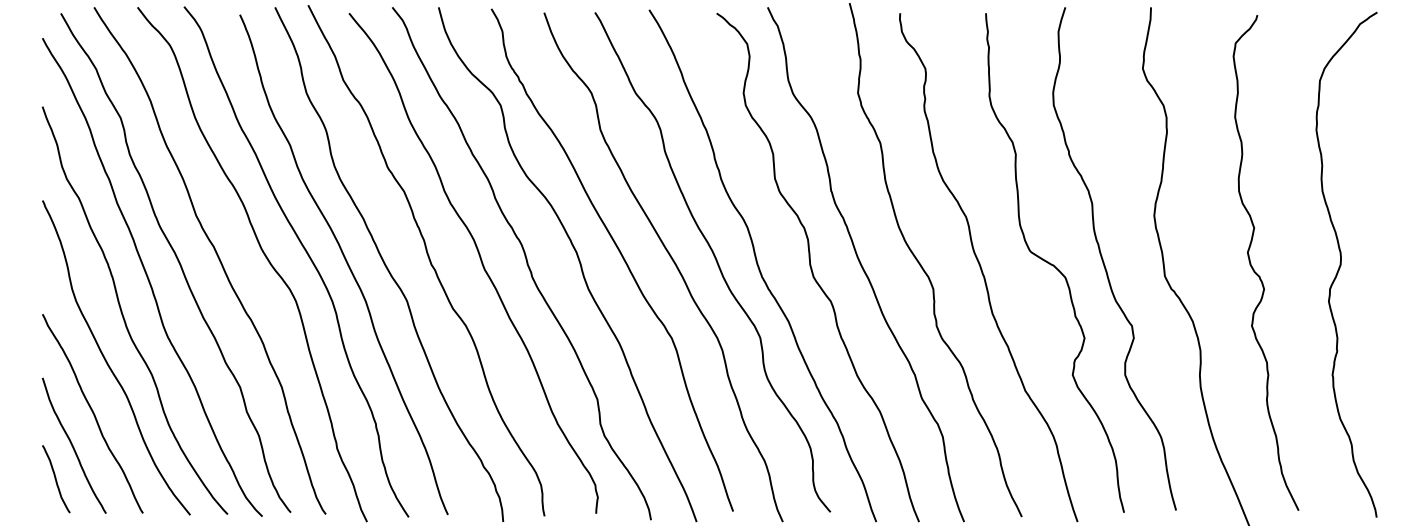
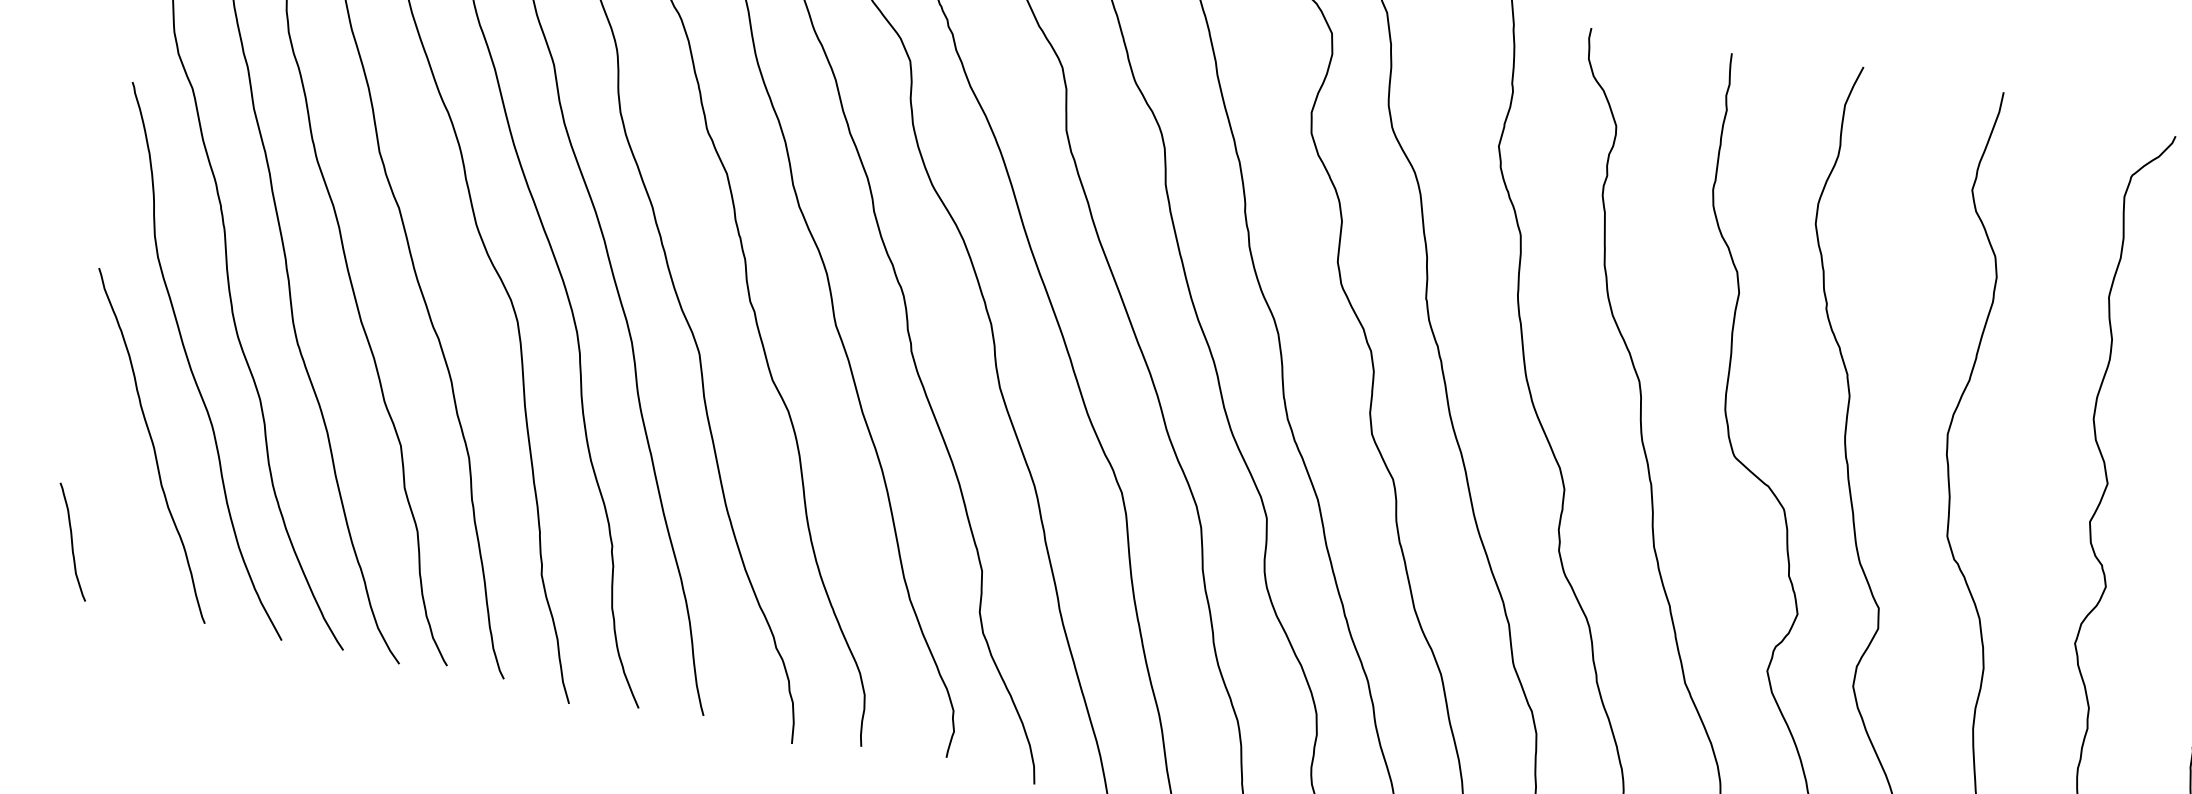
curve: (73, 445) -> (110, 492), removed

